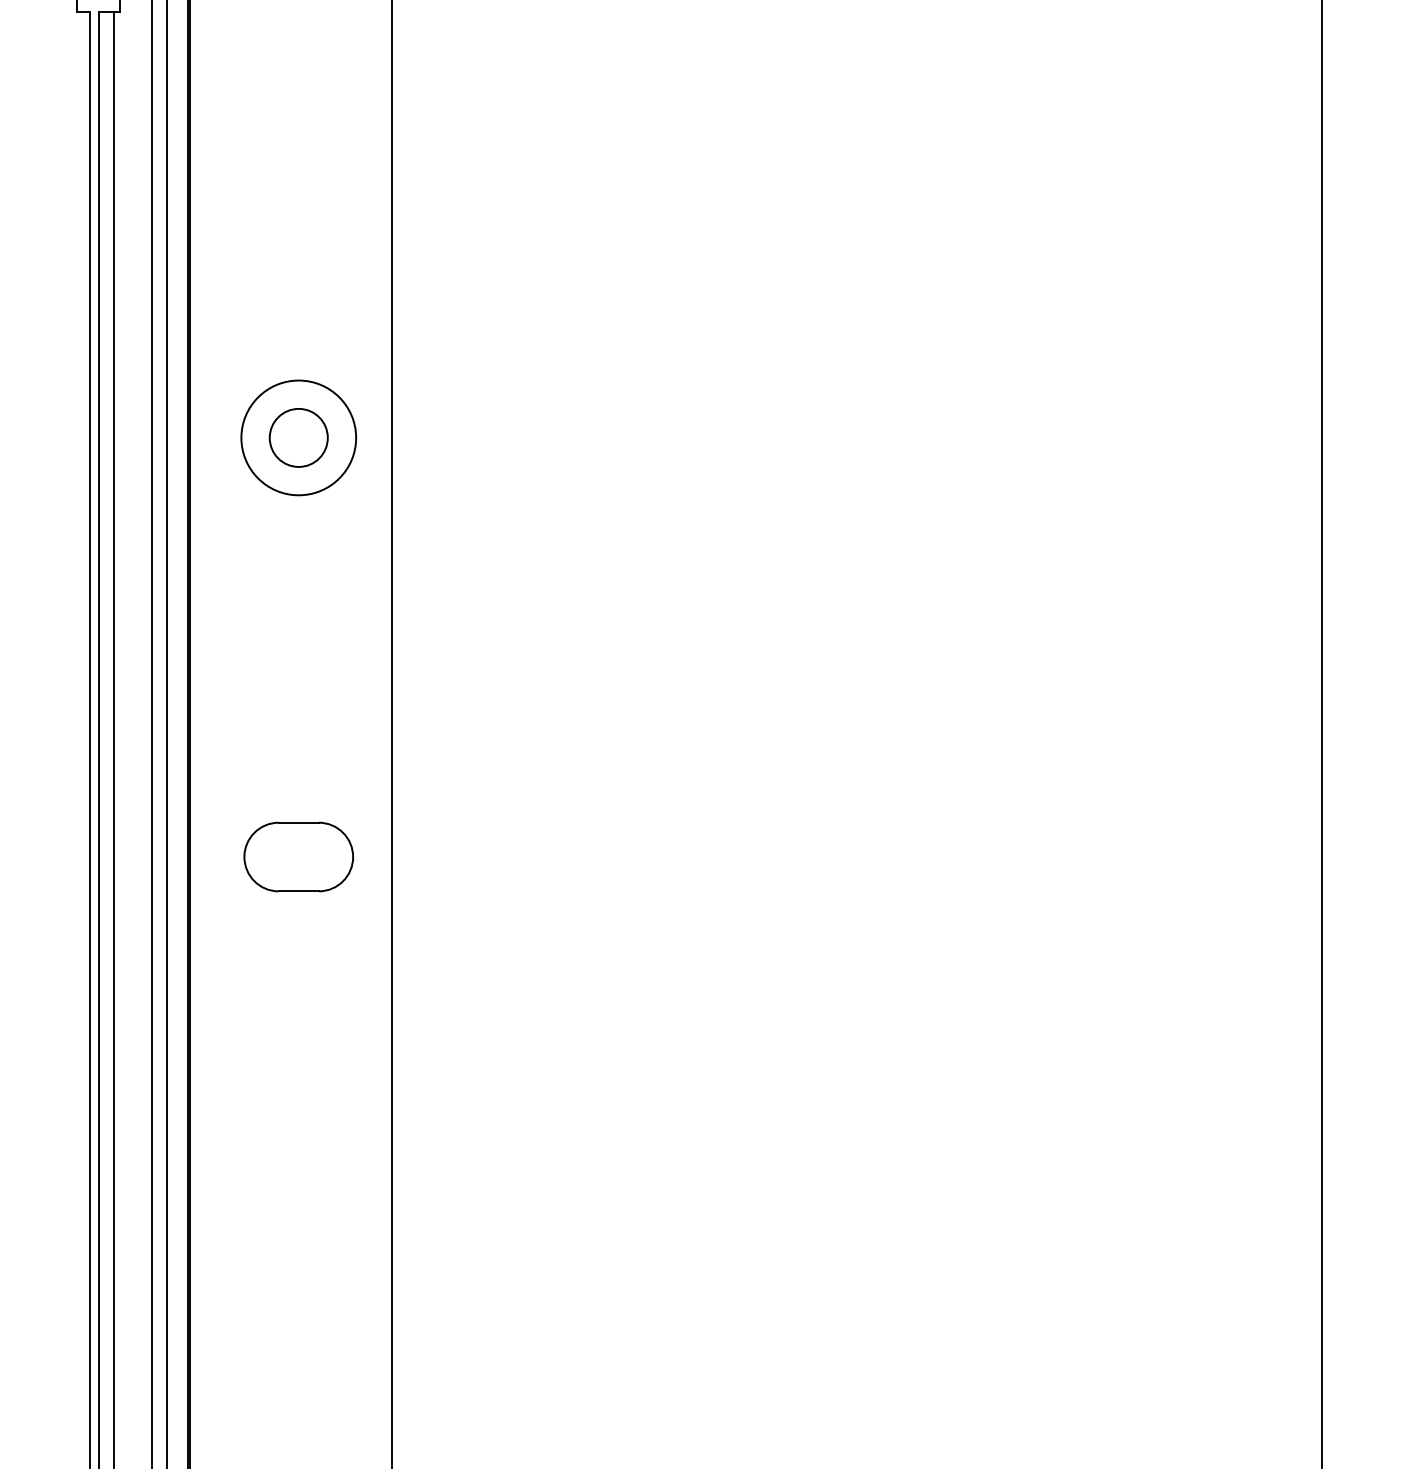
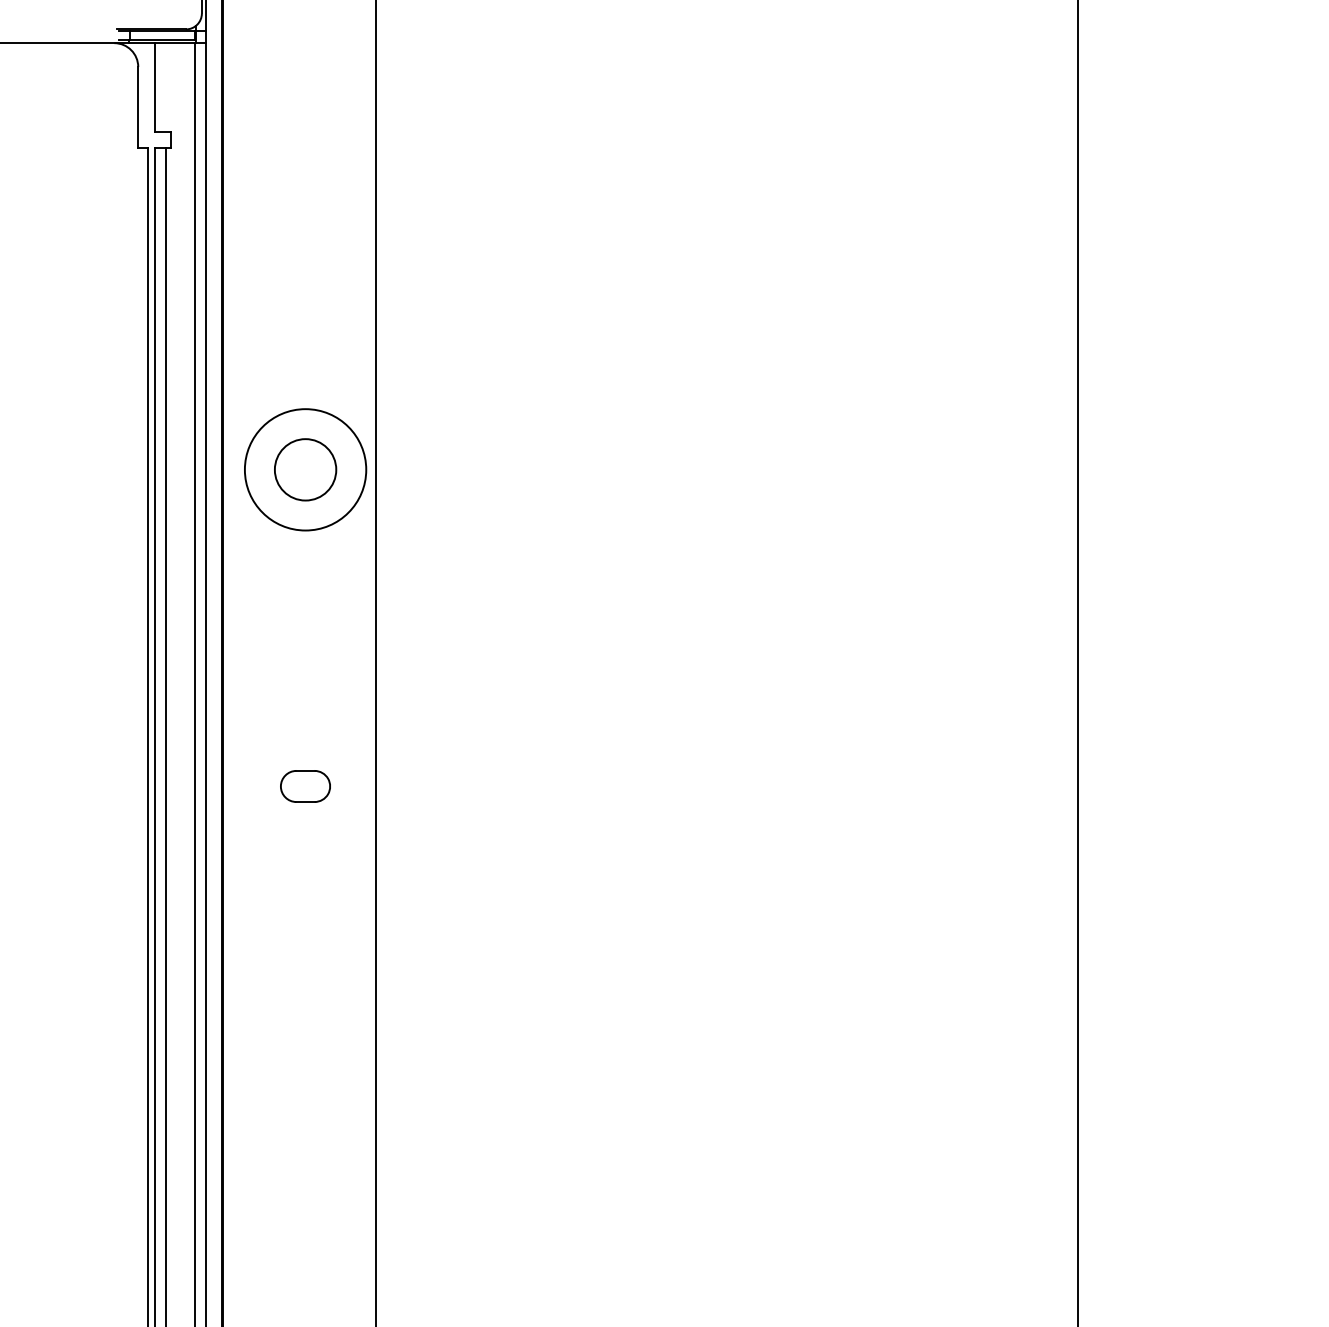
circle: (298, 437) -> (305, 469), size x1.4
circle: (298, 437) -> (305, 469), size x1.4
part: (298, 857) -> (305, 786), size x0.6

